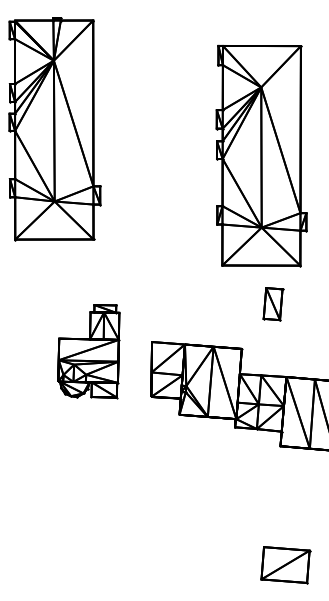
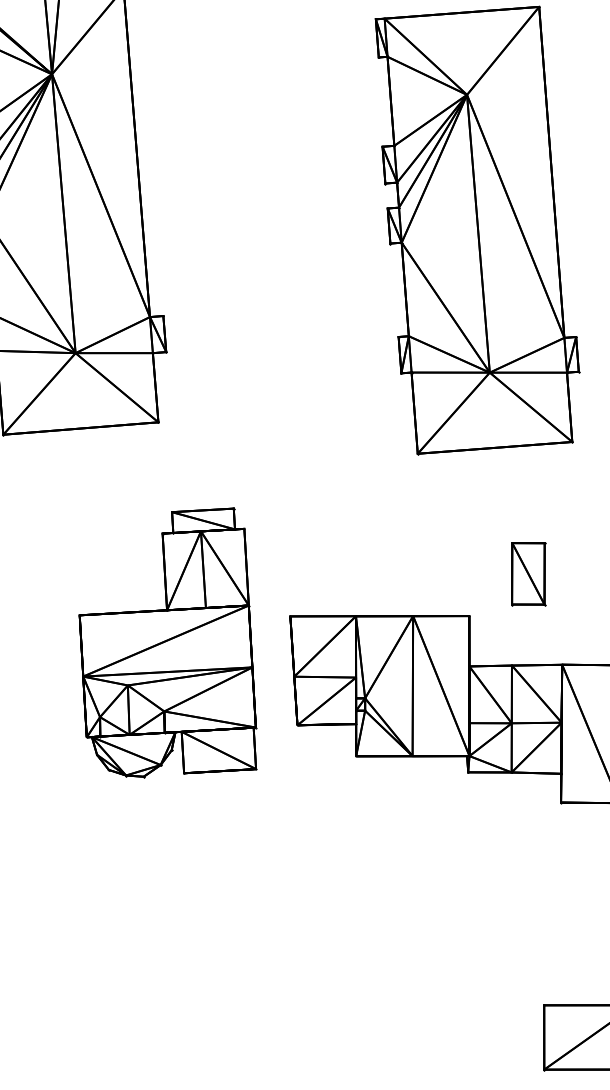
part: (273, 304) -> (529, 574), moved
part: (88, 351) -> (165, 645), size x1.43

